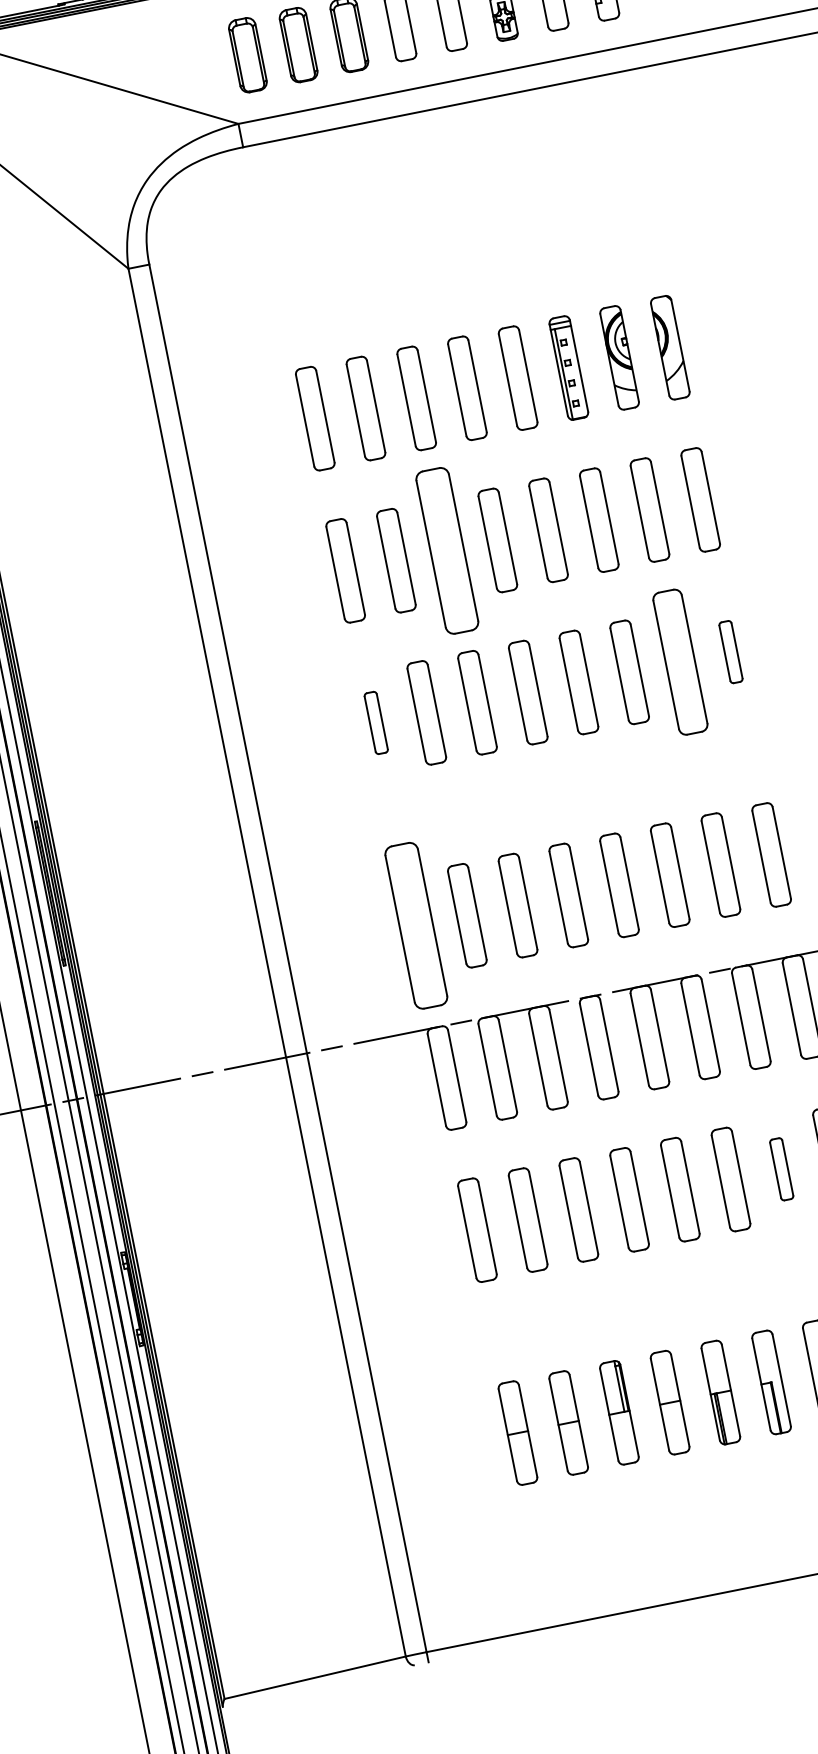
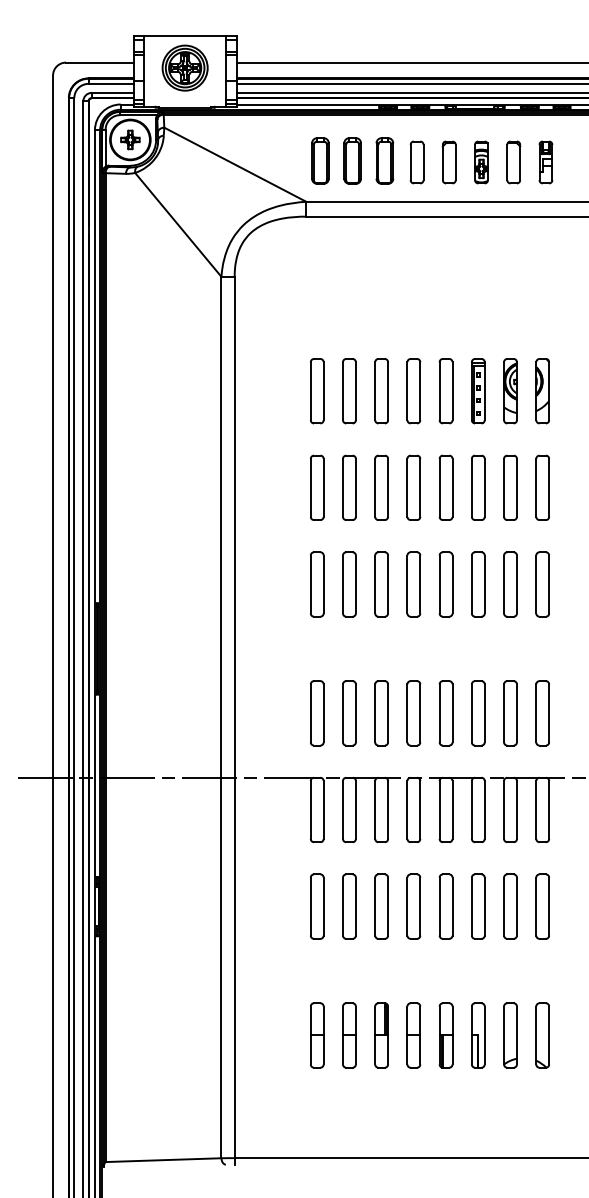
part: (446, 550) -> (381, 487), size x0.62
part: (730, 652) -> (542, 584), size x1.67
part: (680, 662) -> (510, 584), size x0.71
part: (376, 722) -> (317, 584), size x1.67
part: (417, 926) -> (317, 713), size x0.62
part: (781, 1169) -> (510, 906), size x1.67

